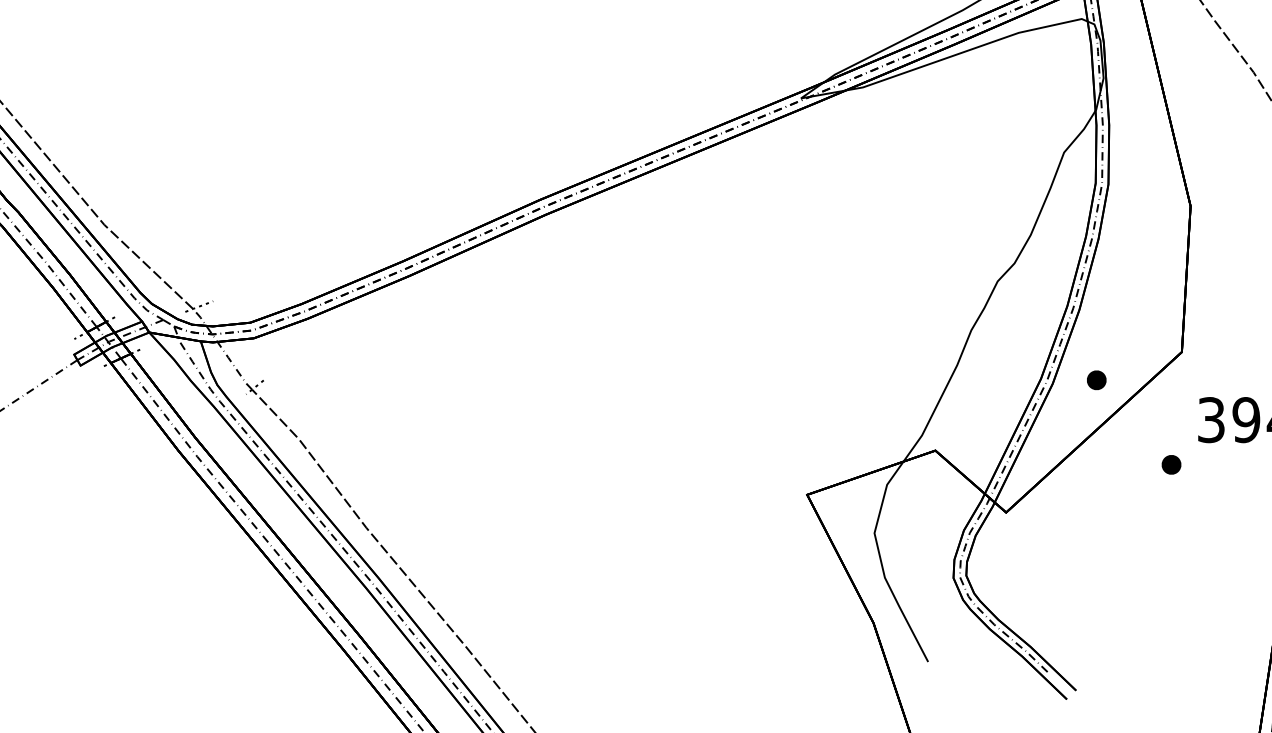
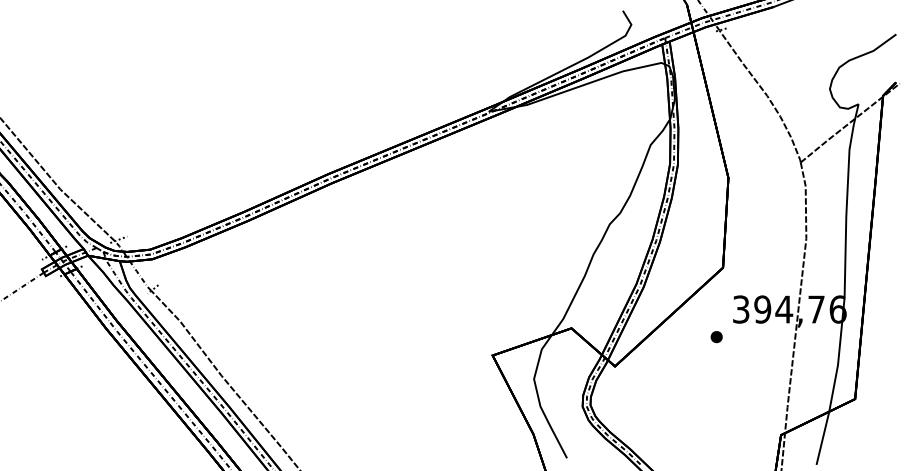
part: (1096, 380) -> (670, 285), removed

